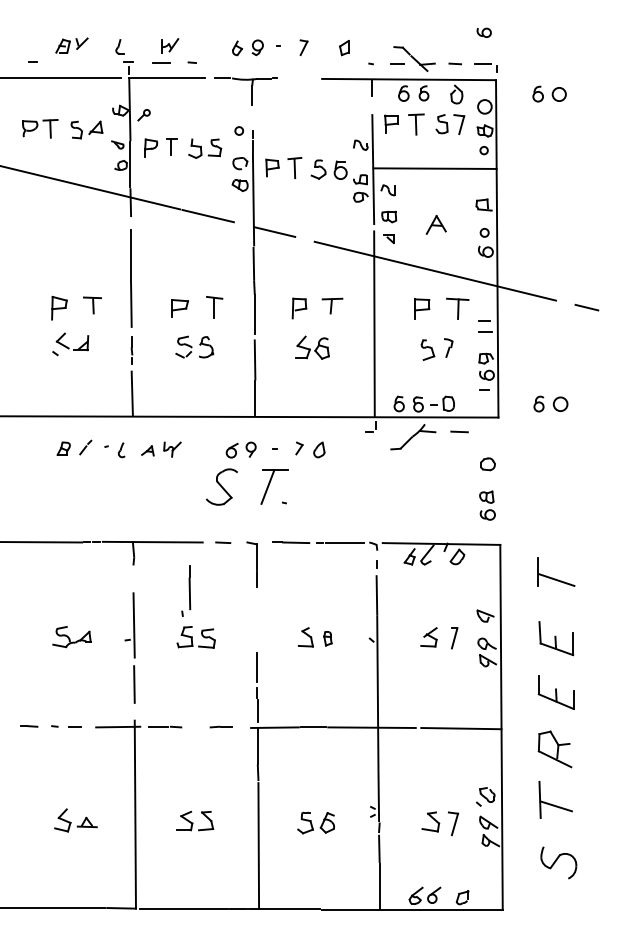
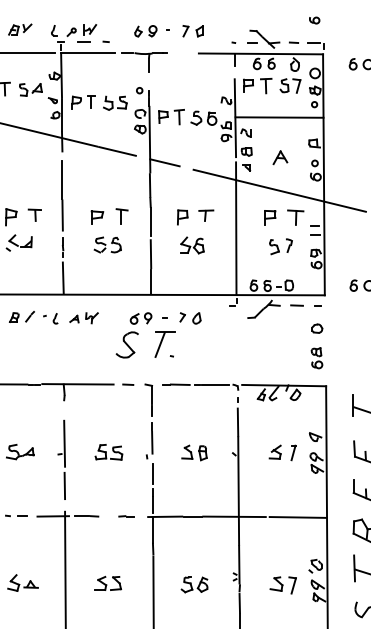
part: (344, 48) -> (199, 31), moved
part: (143, 115) -> (71, 32), moved
line: (484, 389) -> (317, 305), moved
part: (186, 590) -> (149, 440), moved
part: (327, 638) -> (202, 453), size x1.43

